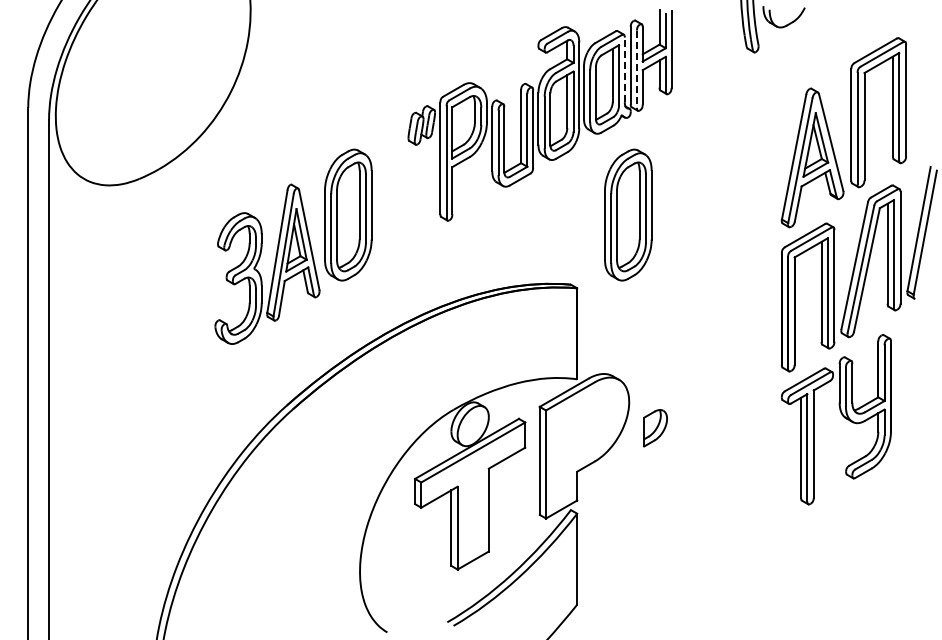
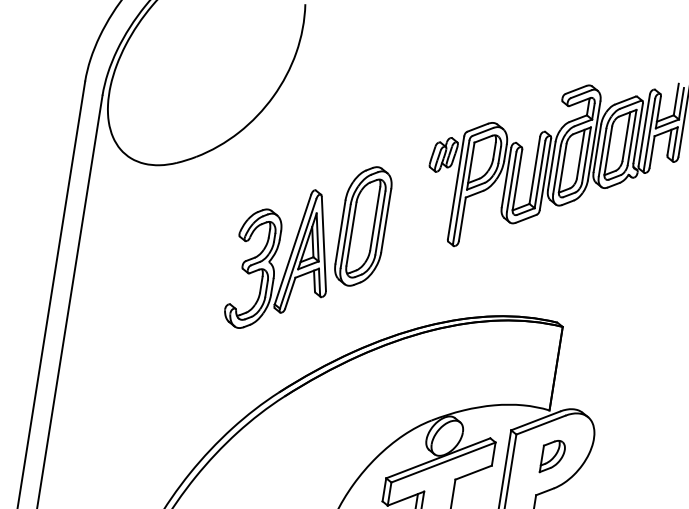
line: (624, 69) -> (637, 132), dashed -> solid
line: (636, 69) -> (648, 134), dashed -> solid
part: (628, 214) -> (620, 266), removed
part: (655, 428) -> (552, 457), moved

